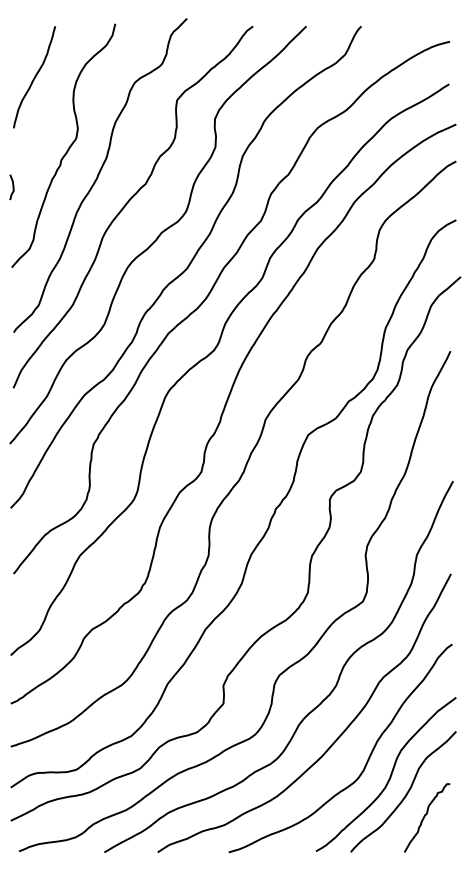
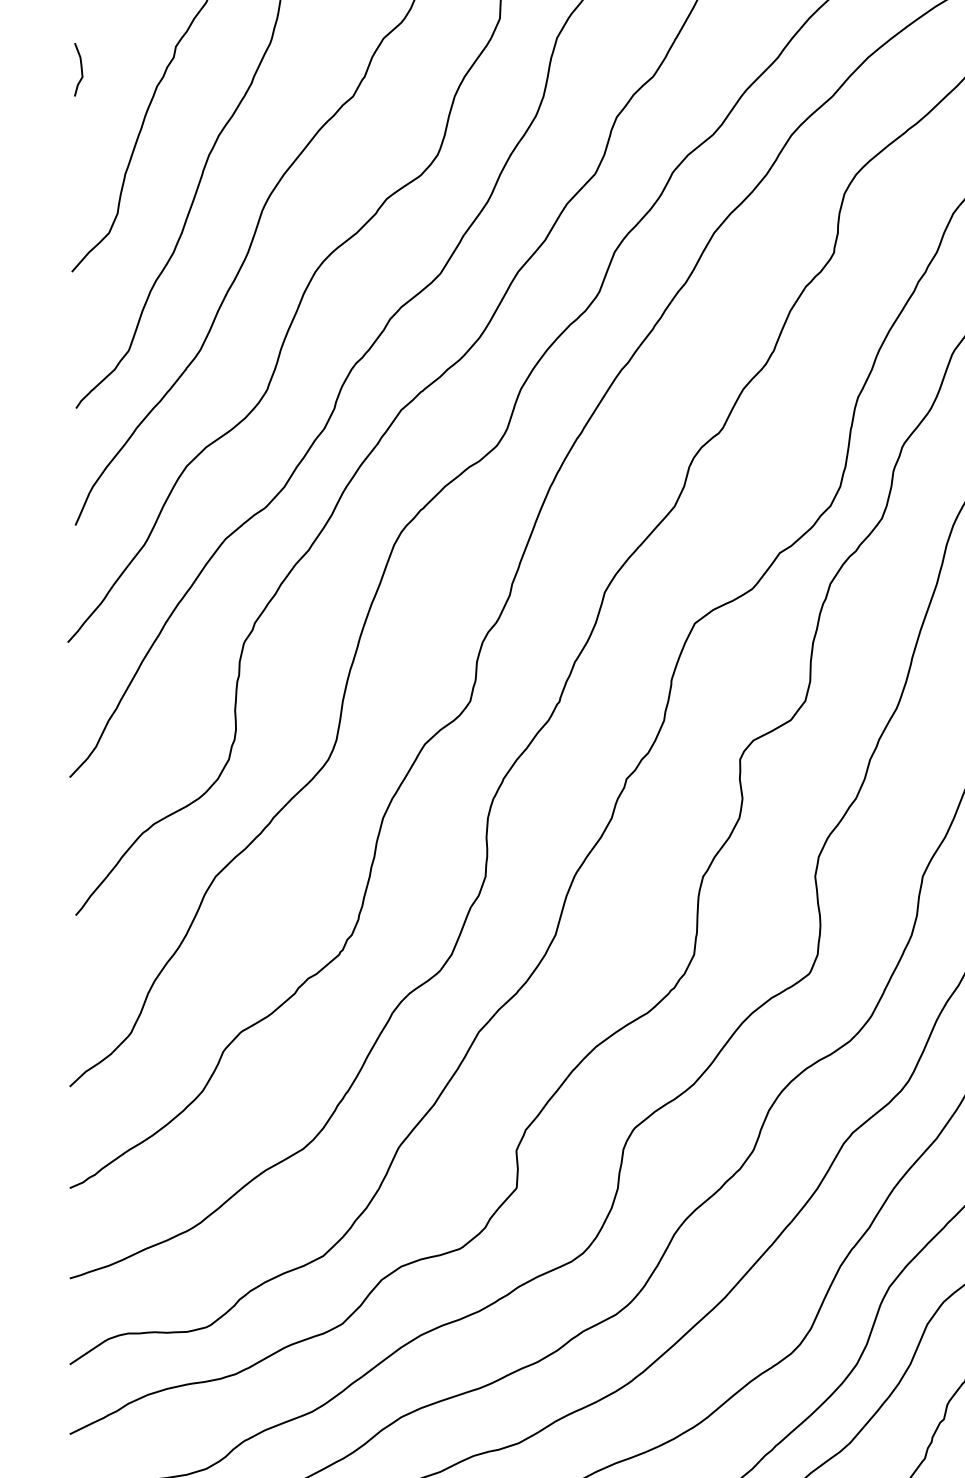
curve: (12, 187) -> (79, 70), moved

